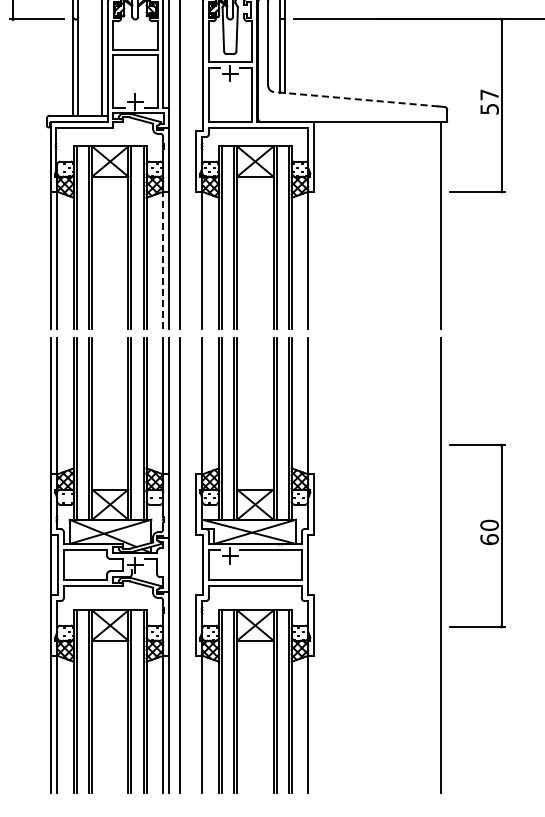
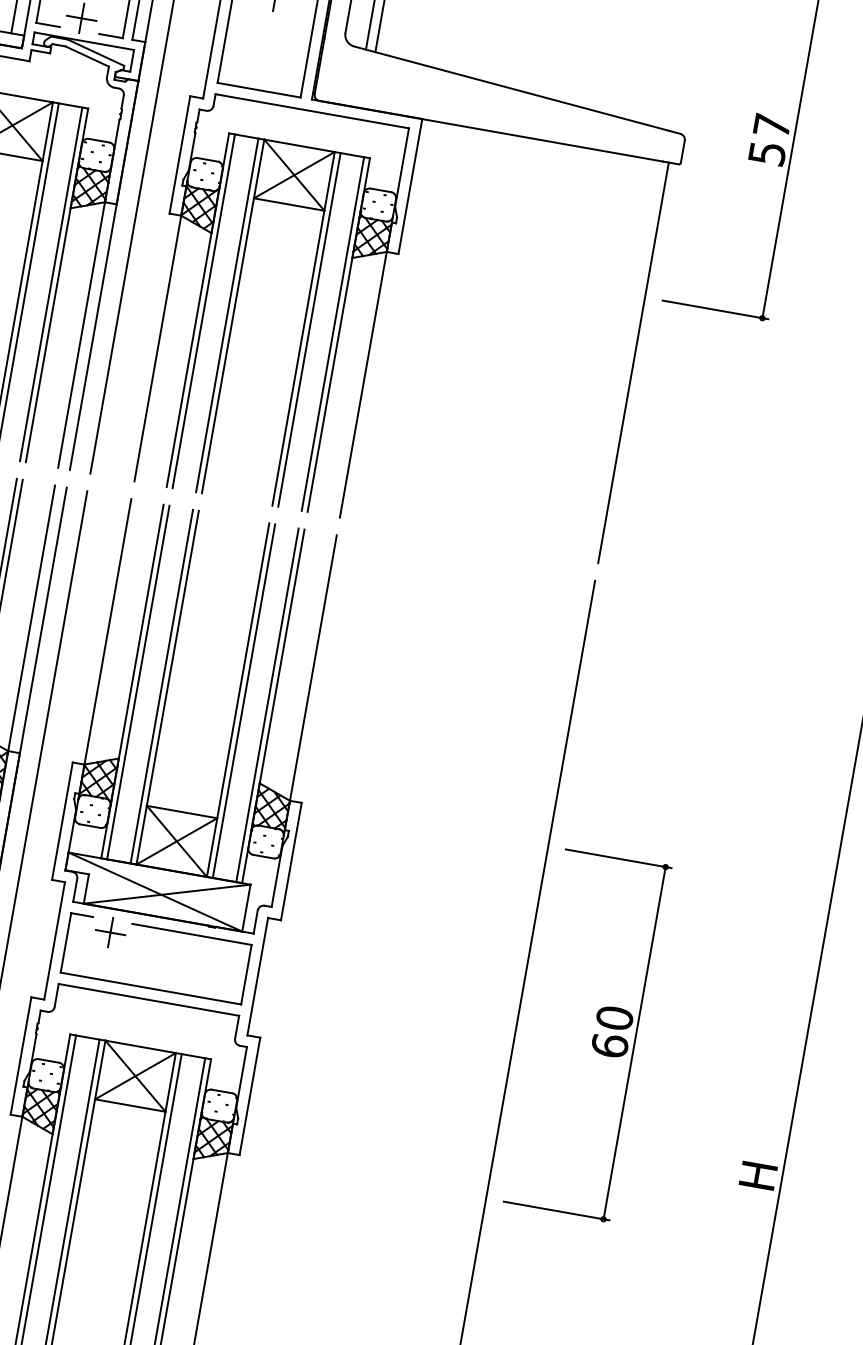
line: (356, 99) -> (512, 89), dashed -> solid
line: (163, 259) -> (82, 333), dashed -> solid
part: (477, 535) -> (587, 1033), moved

